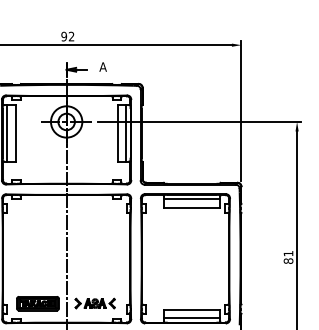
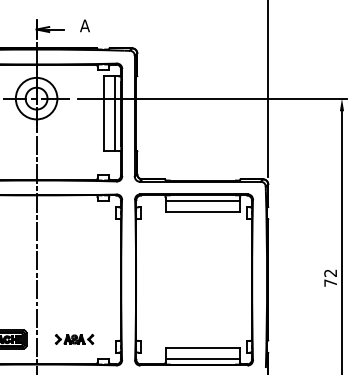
text: (288, 257) -> (330, 278), 81 -> 72
part: (95, 303) -> (74, 339), size x0.71

